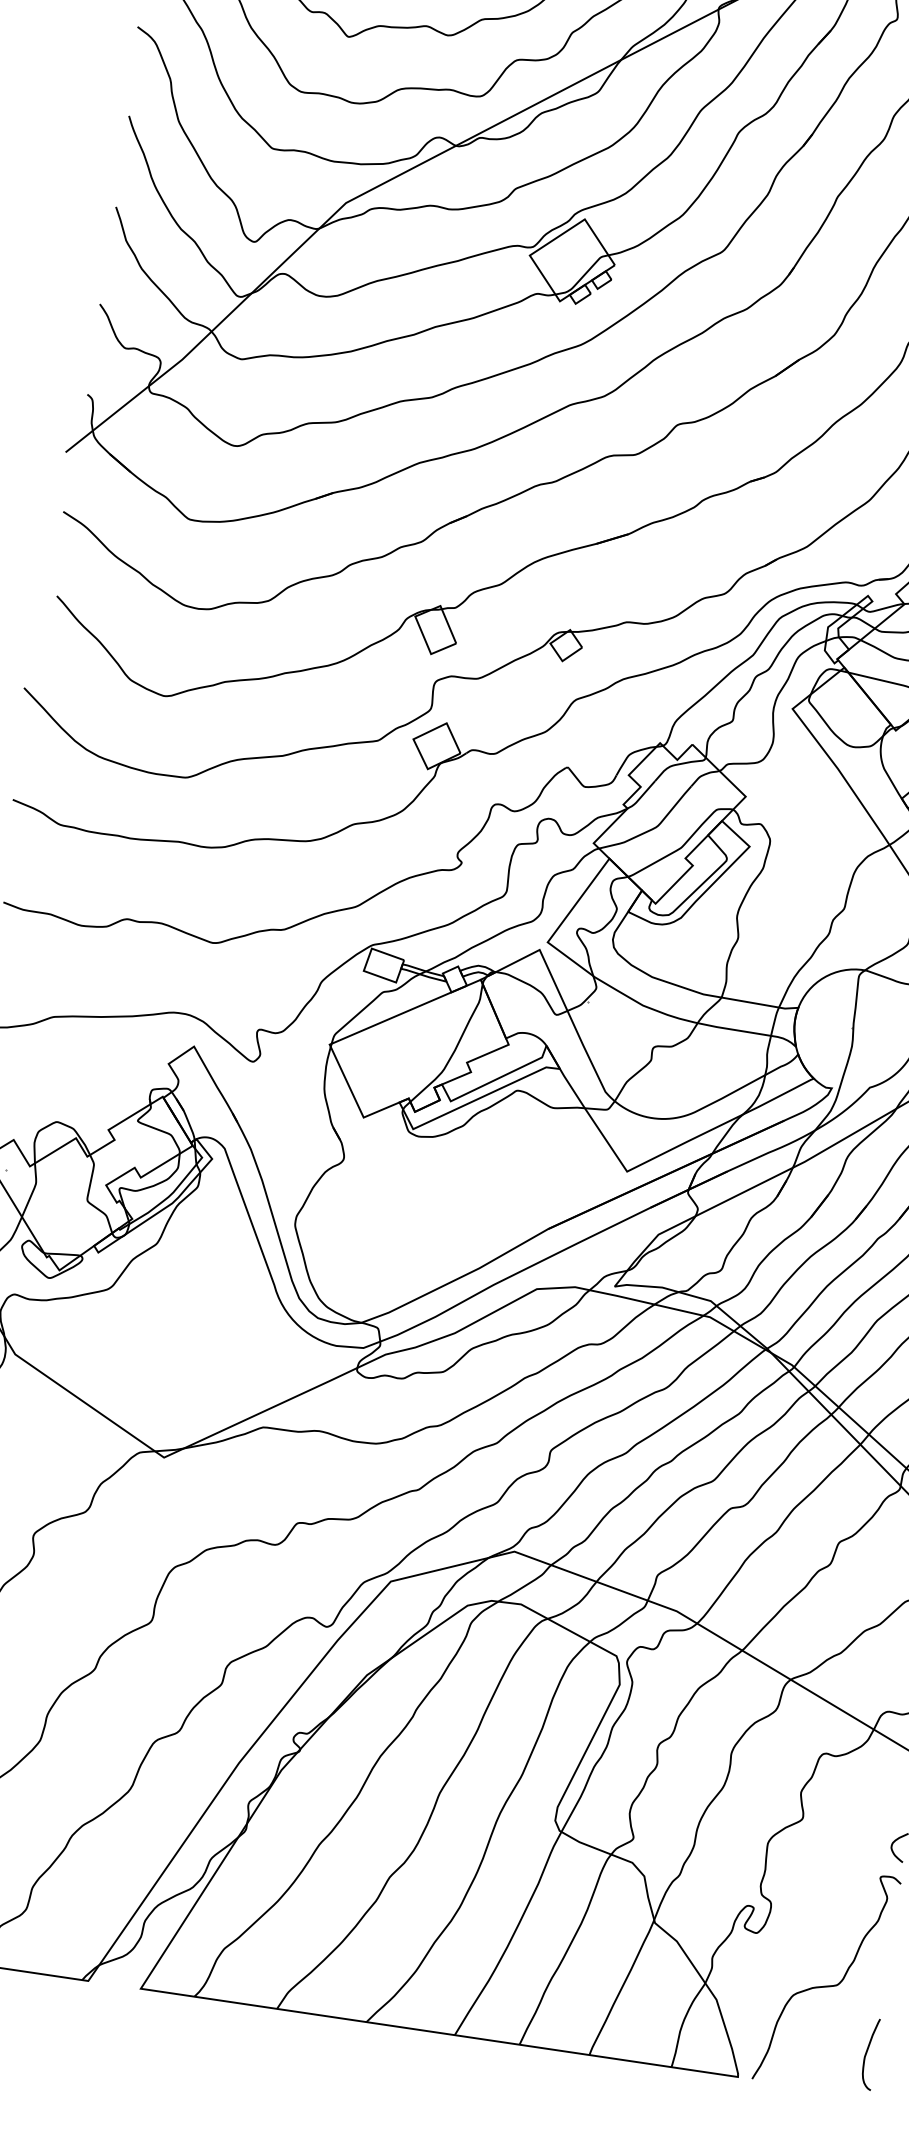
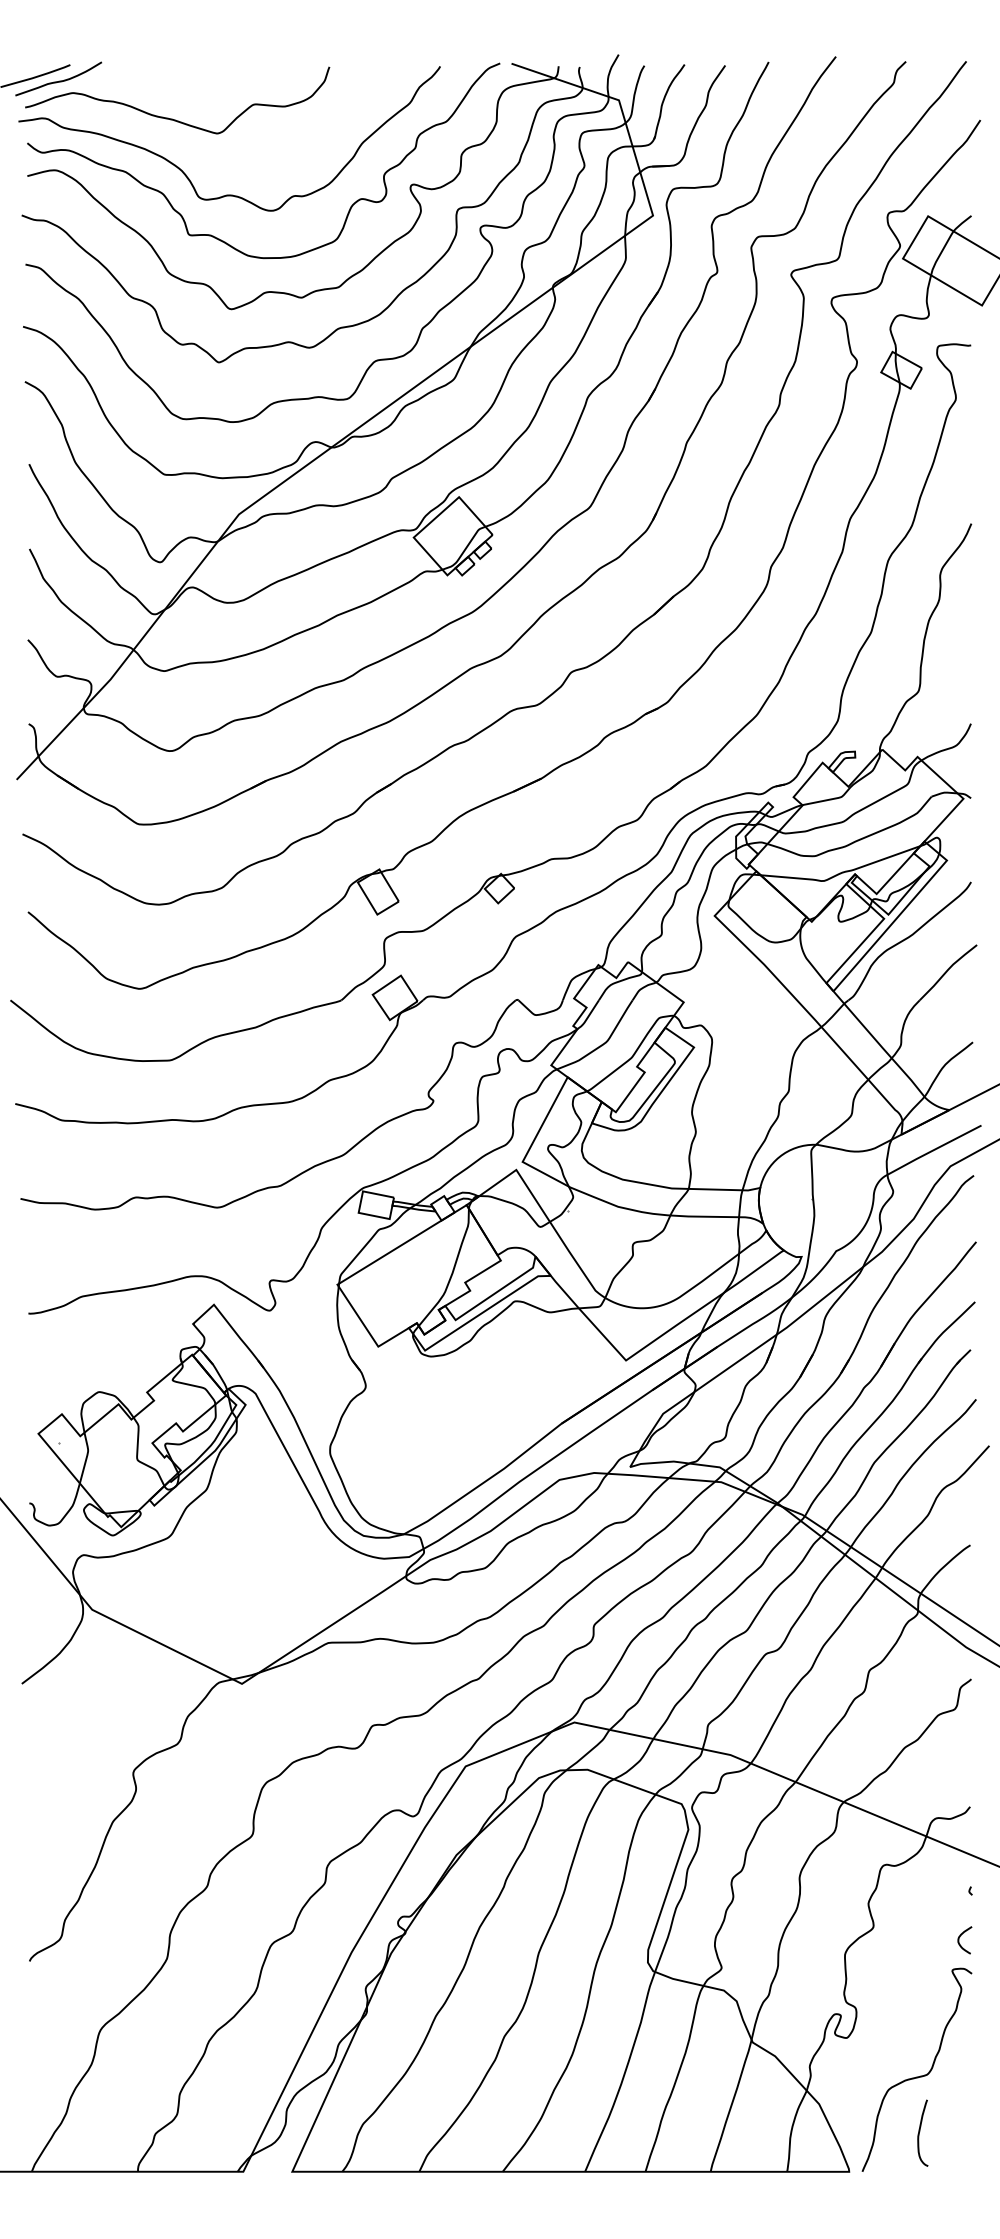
curve: (868, 2052) -> (920, 2131), moved

